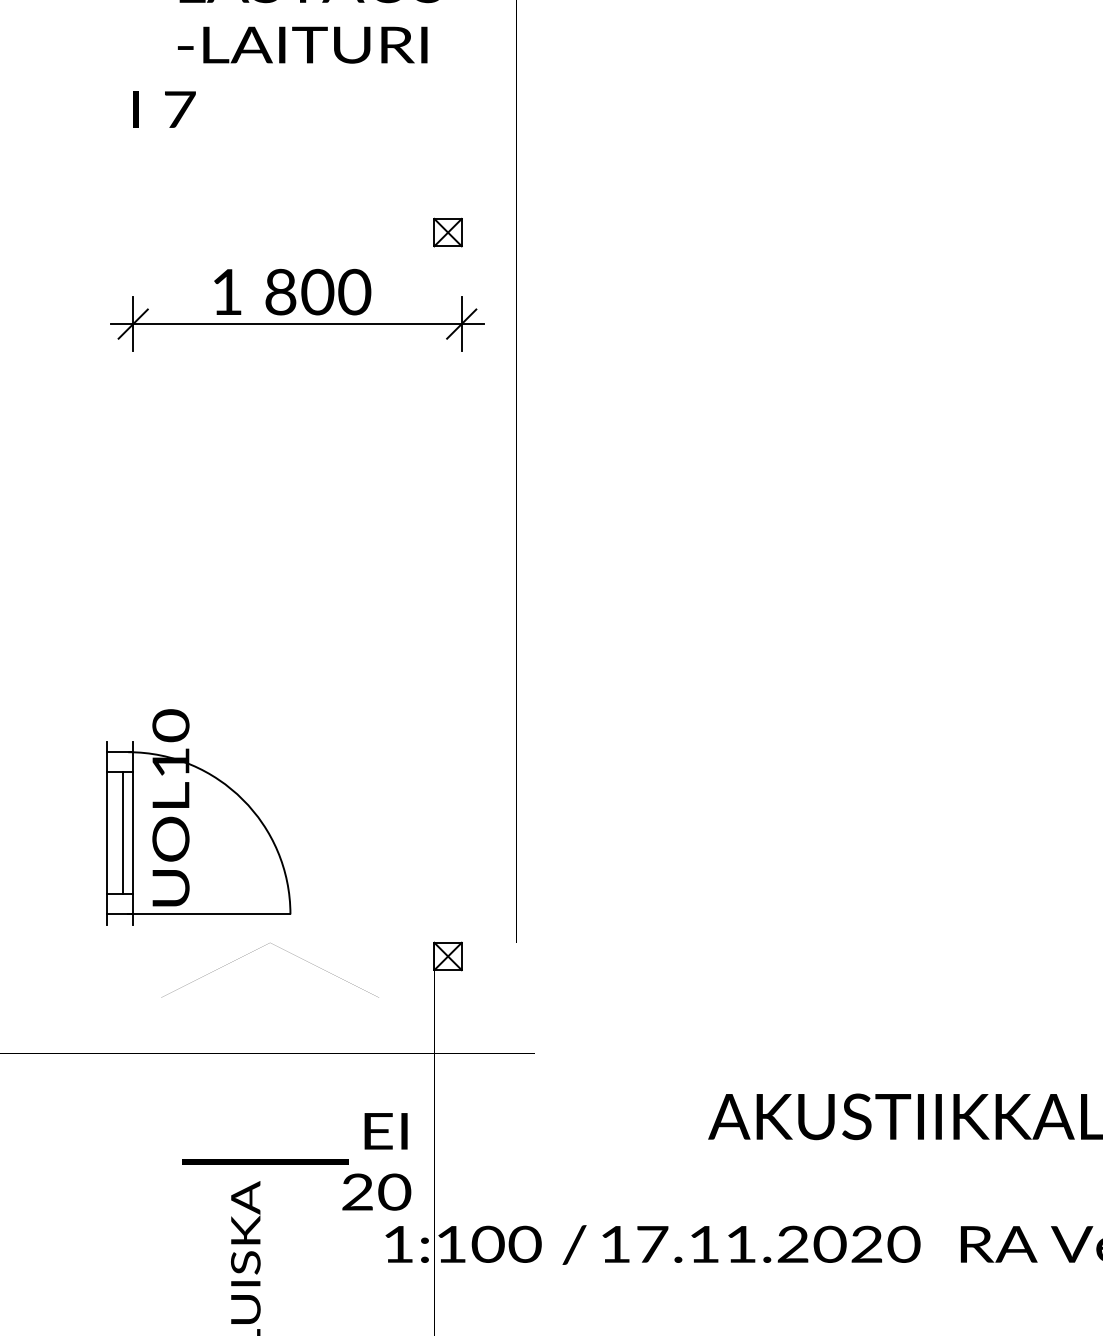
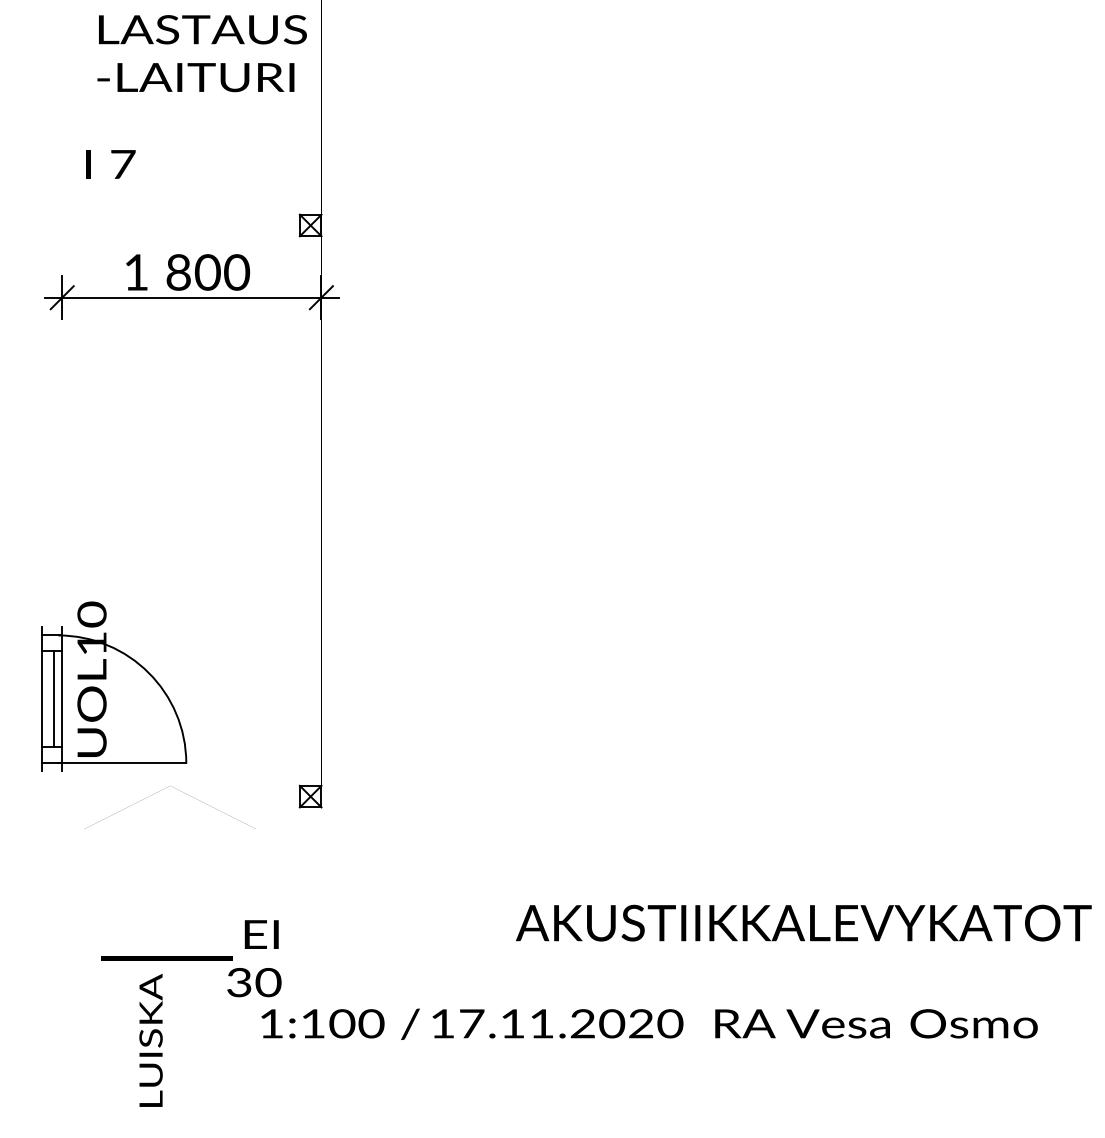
text: (163, 109) -> (110, 164), moved
text: (357, 1193) -> (239, 983), 20 -> 30

